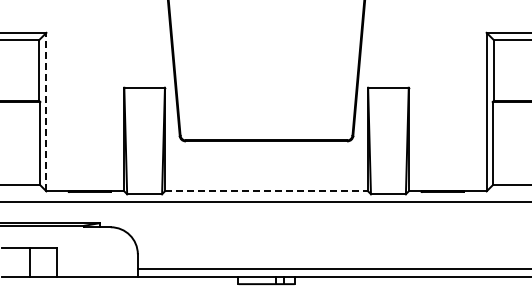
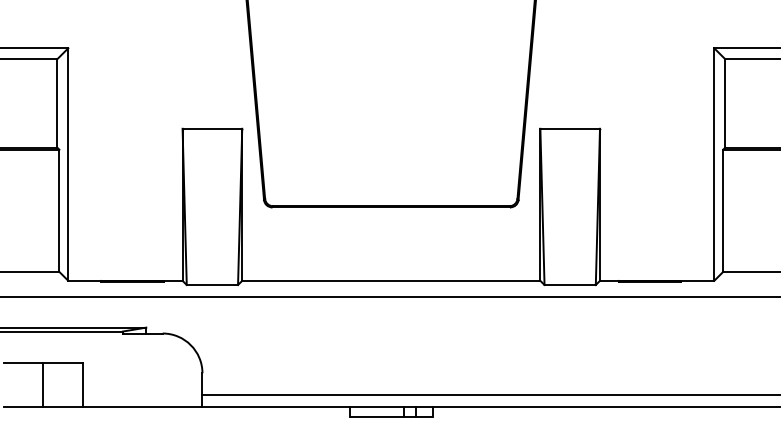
line: (46, 111) -> (68, 163), dashed -> solid
line: (266, 191) -> (391, 281), dashed -> solid

